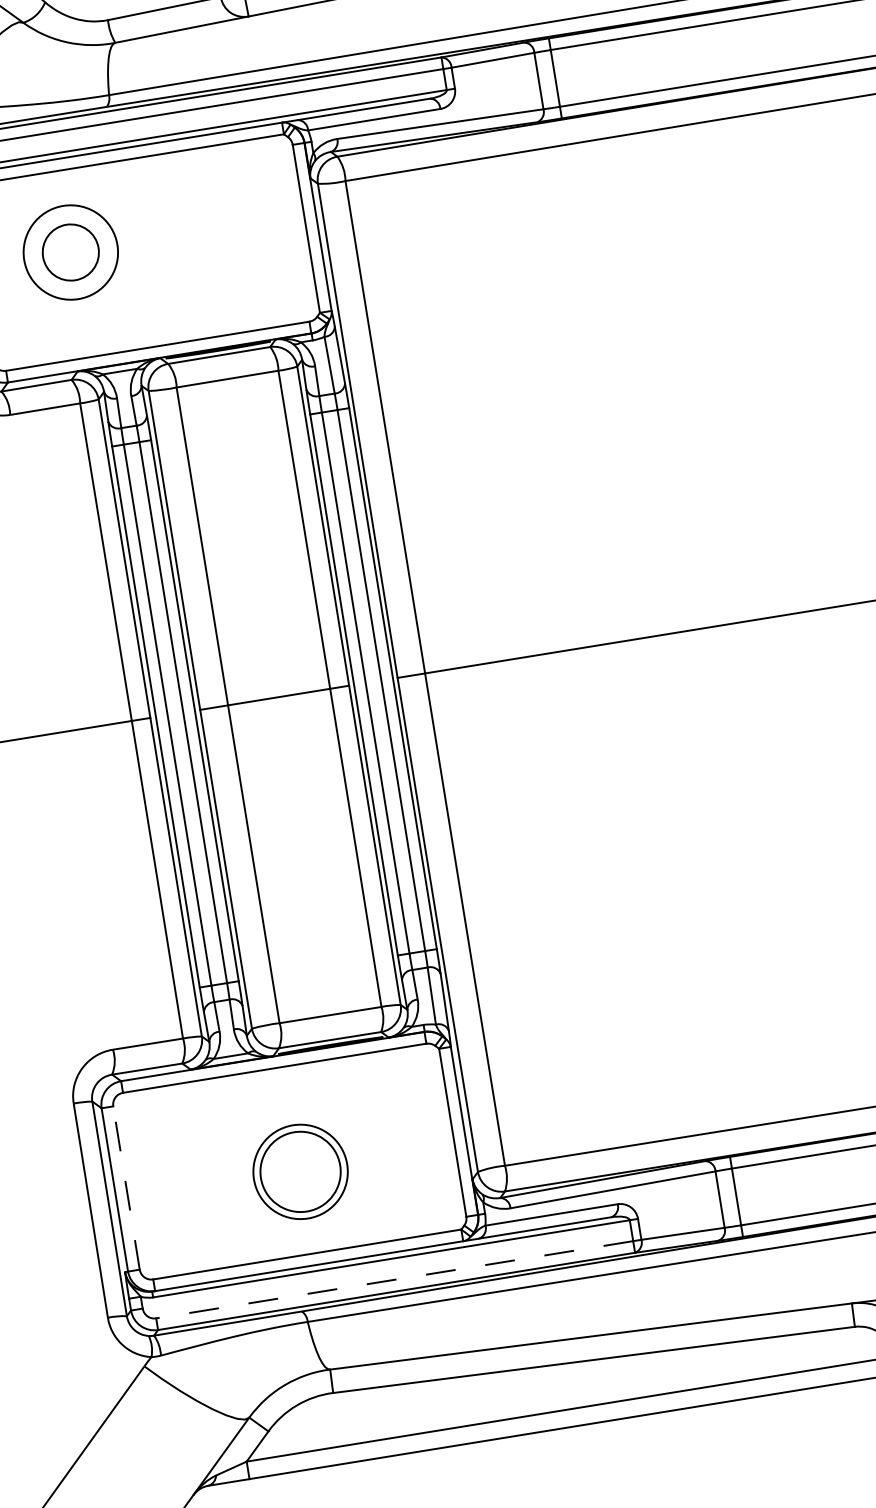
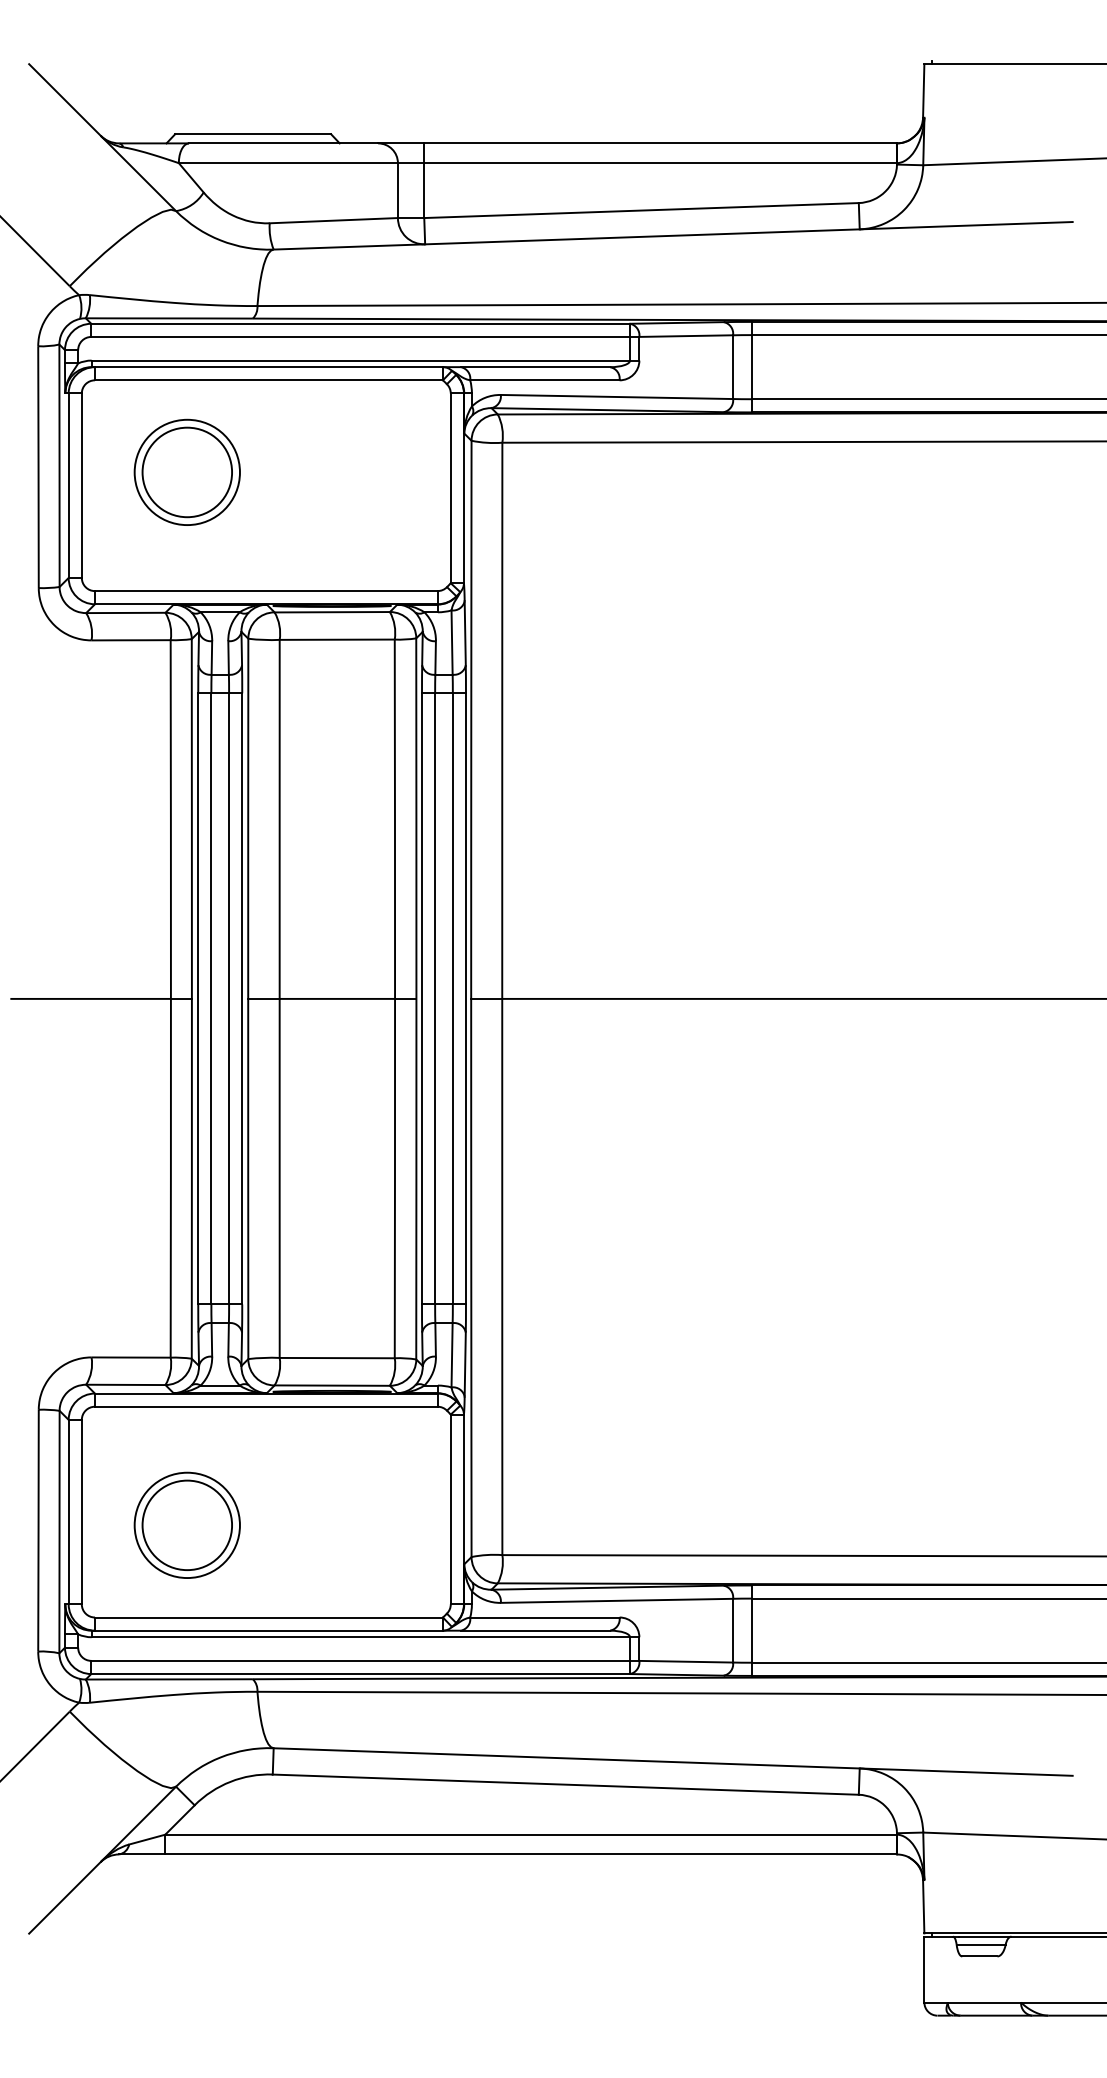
circle: (71, 252) -> (187, 472), size x1.43
part: (299, 1171) -> (186, 1524), moved
line: (126, 1187) -> (81, 1511), dashed -> solid
line: (394, 1279) -> (360, 1660), dashed -> solid

